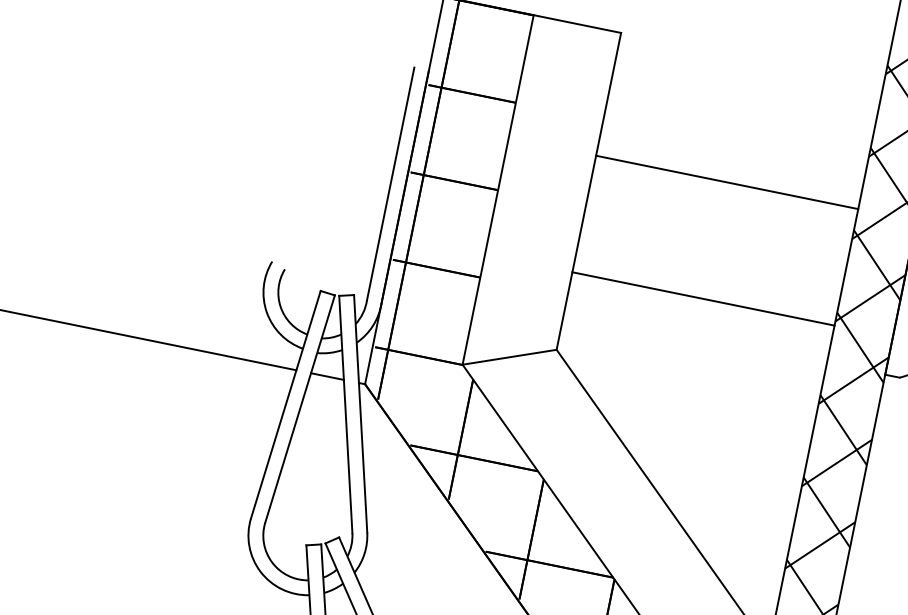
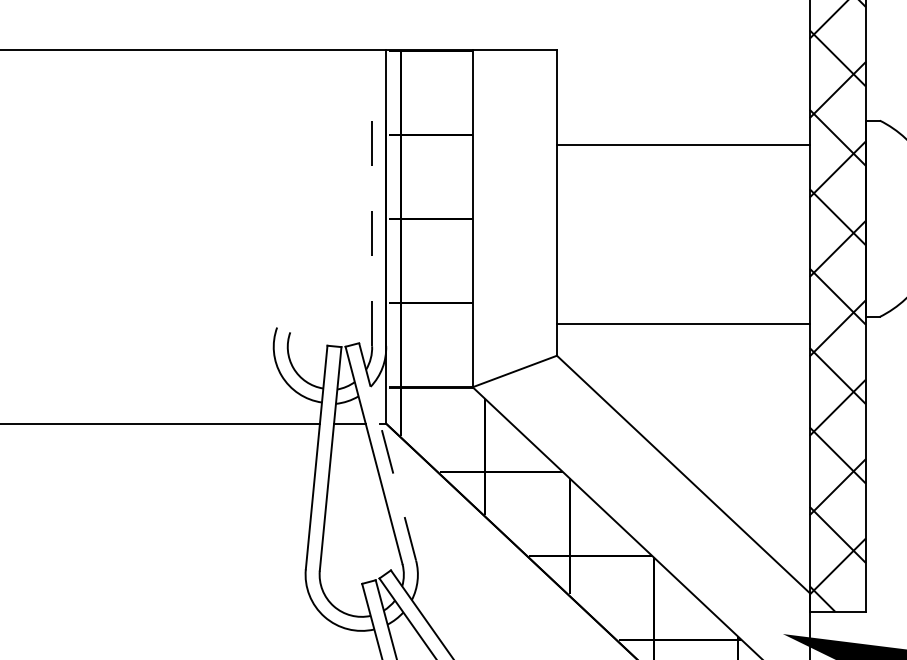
line: (726, 182) -> (682, 144), moved
line: (390, 185) -> (372, 234), solid -> dashed
line: (702, 299) -> (682, 324), moved
line: (360, 414) -> (387, 452), solid -> dashed

